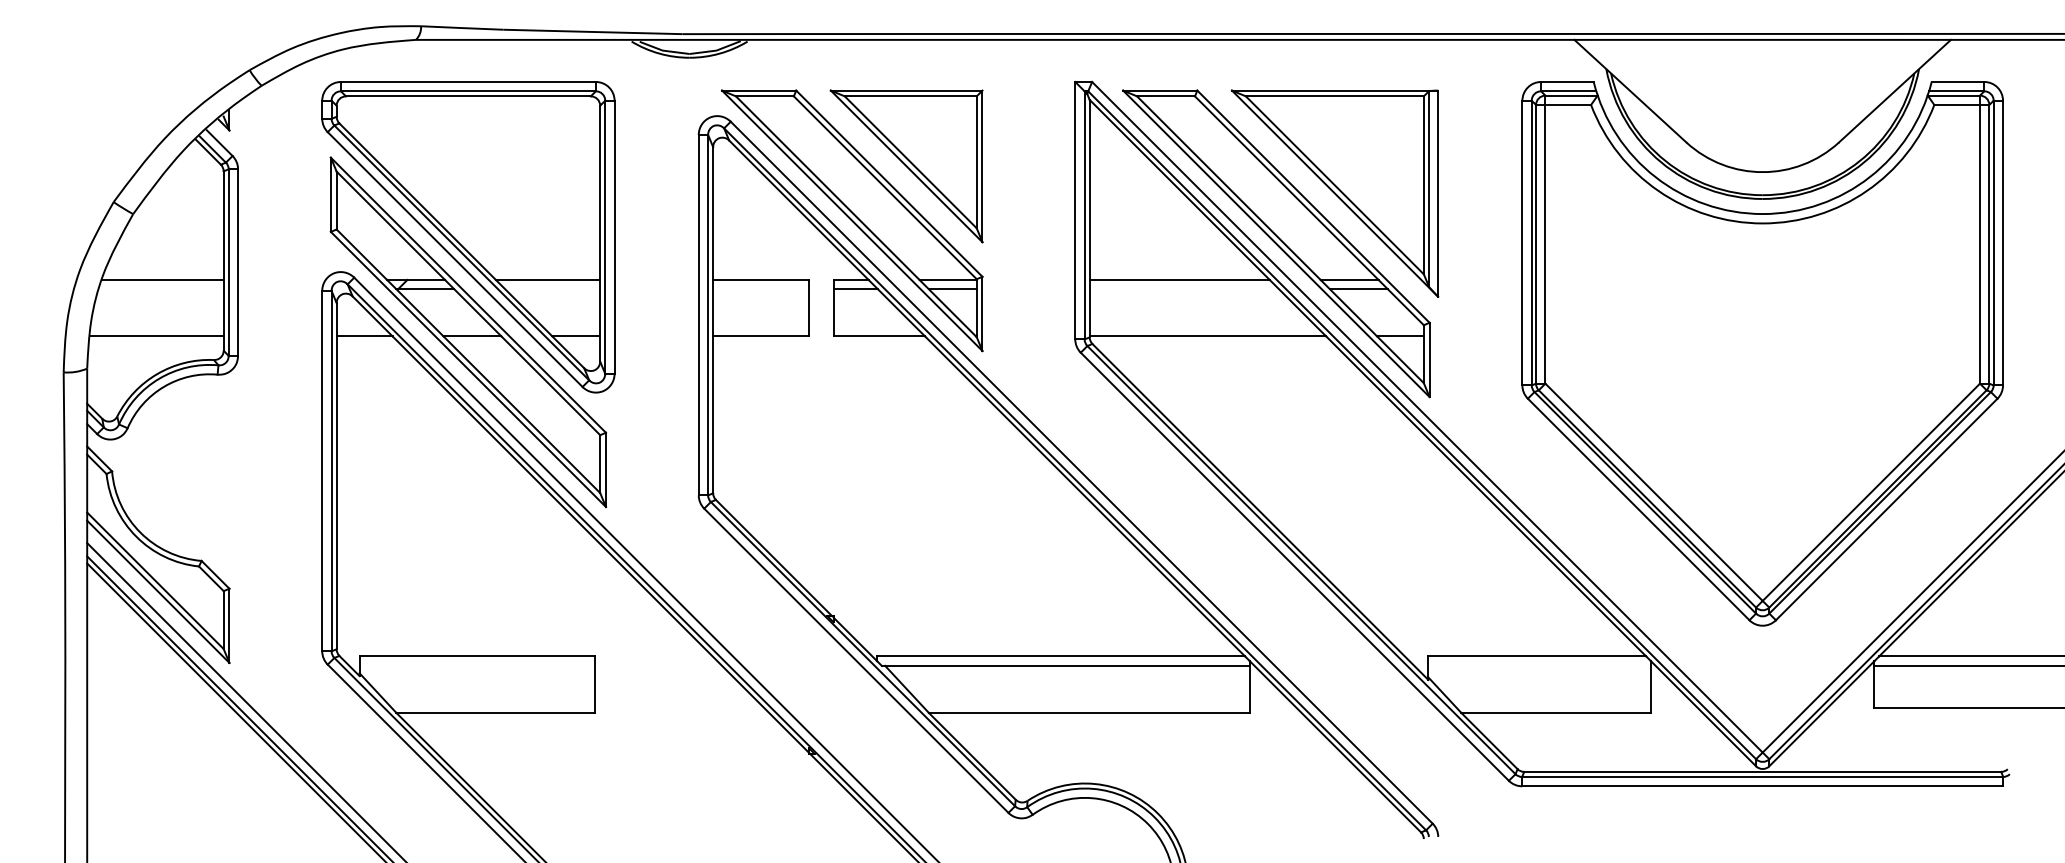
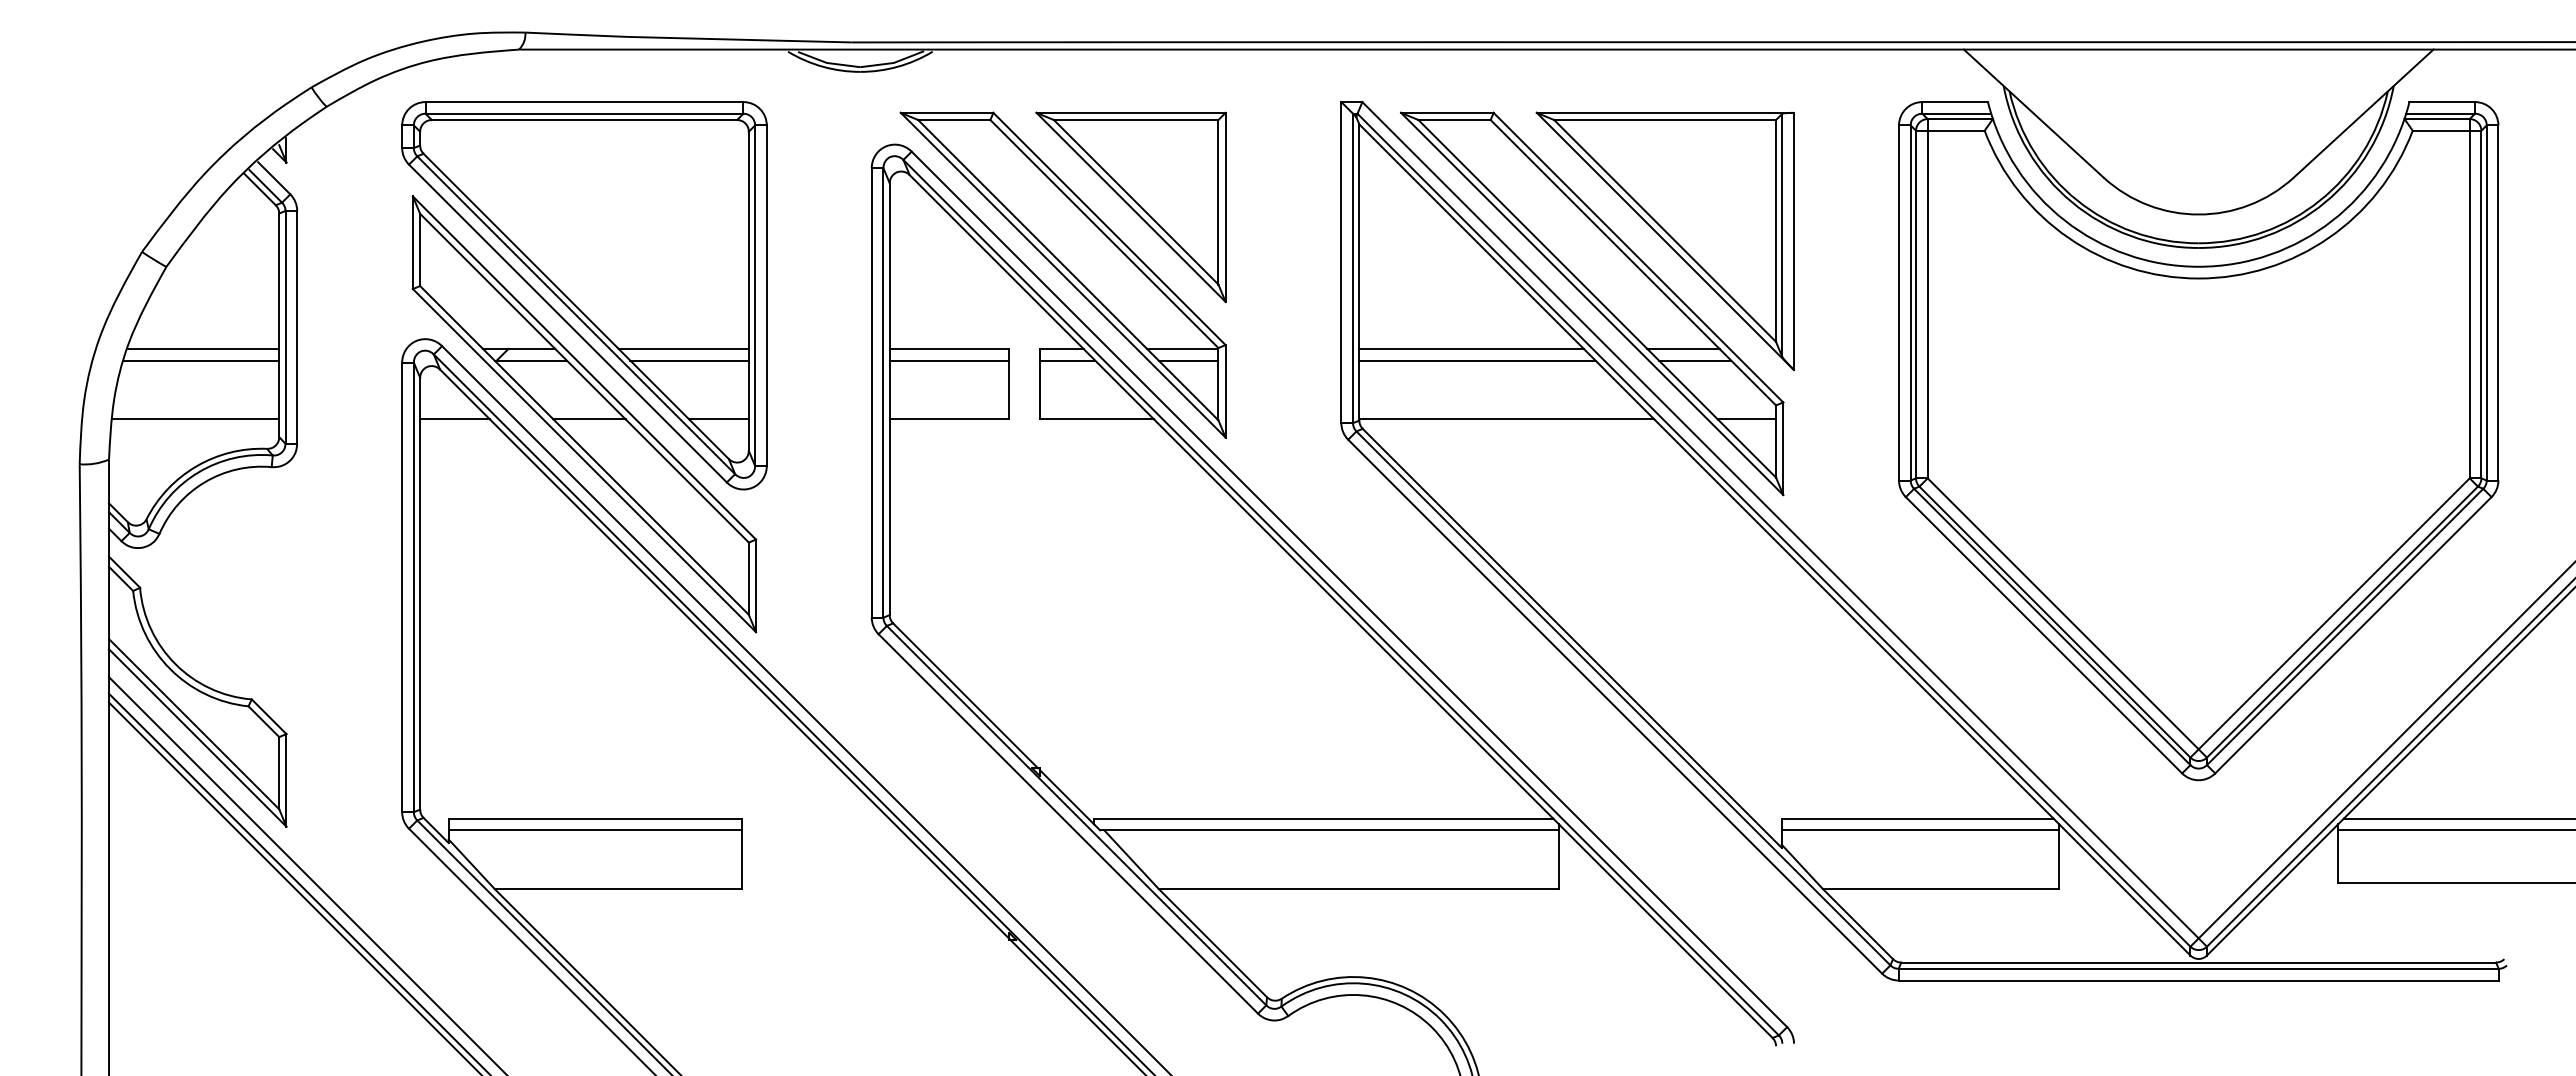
line: (161, 289) -> (201, 360), added
line: (552, 289) -> (689, 360), added
line: (761, 289) -> (949, 360), added
line: (1184, 289) -> (1477, 360), added
line: (477, 666) -> (595, 830), added
line: (1539, 666) -> (1920, 830), added

